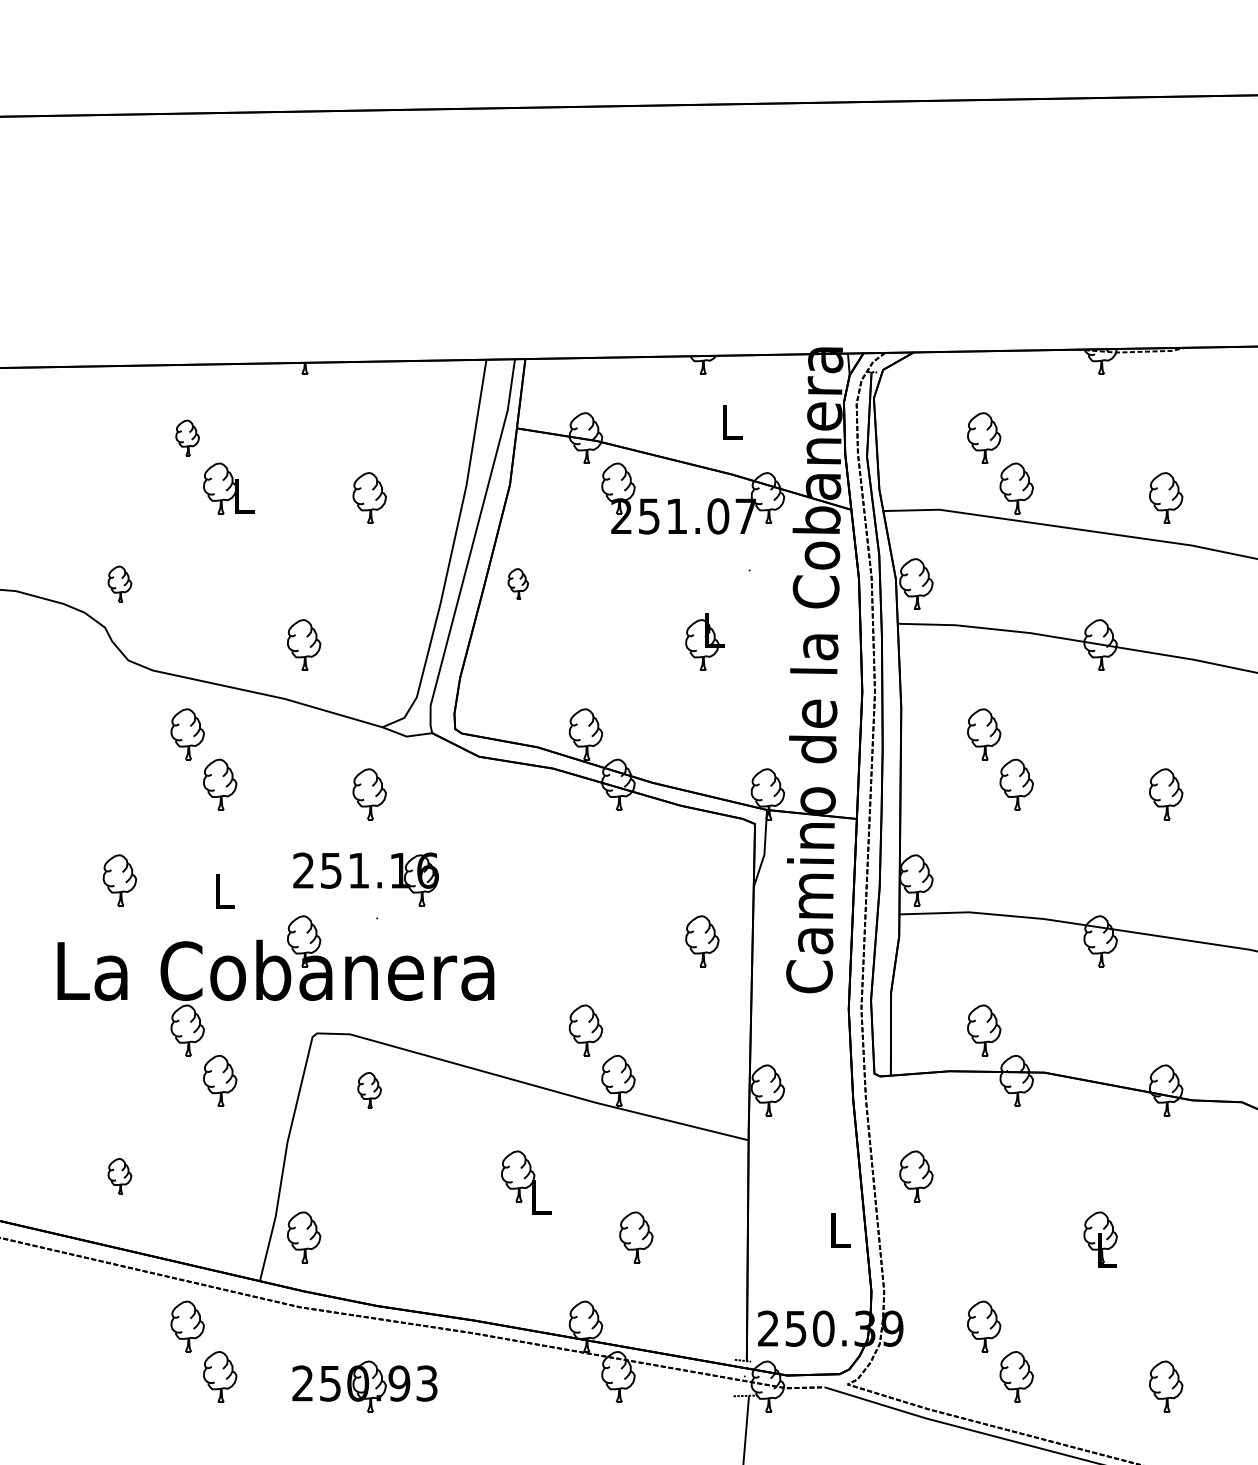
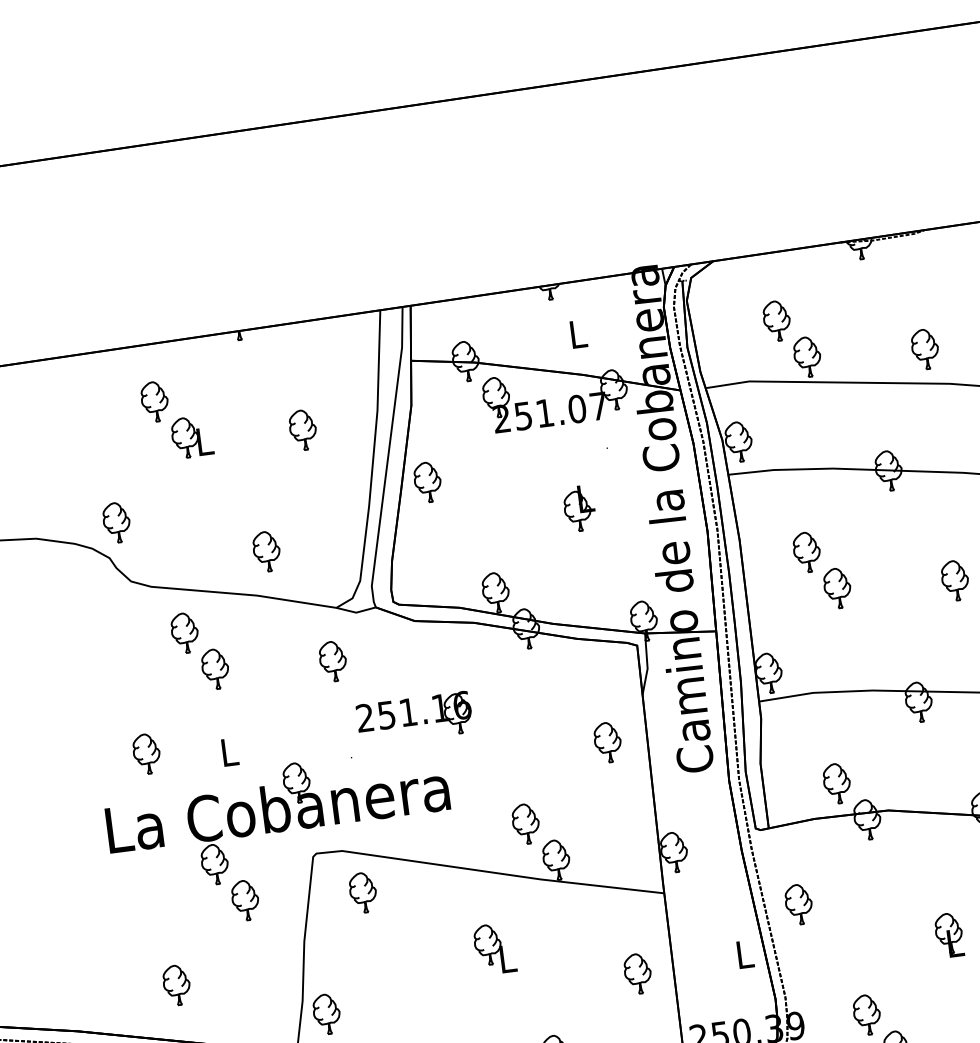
part: (187, 437) -> (154, 401), size x1.43
part: (119, 583) -> (116, 522), size x1.43
part: (518, 583) -> (428, 481), size x1.67
part: (365, 879) -> (414, 718), moved
part: (369, 1090) -> (363, 892), size x1.43
part: (119, 1176) -> (176, 985), size x1.43
part: (636, 1237) -> (638, 973), moved

